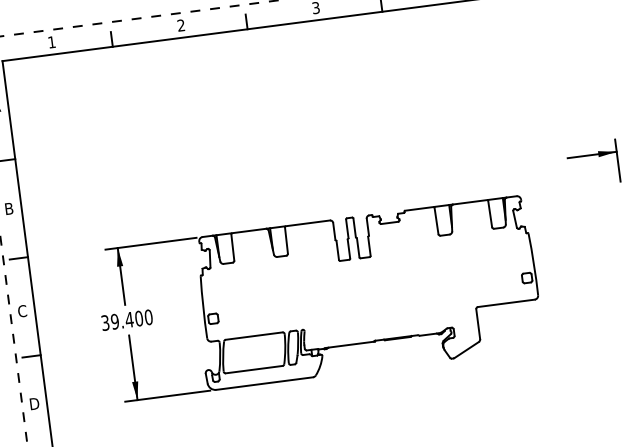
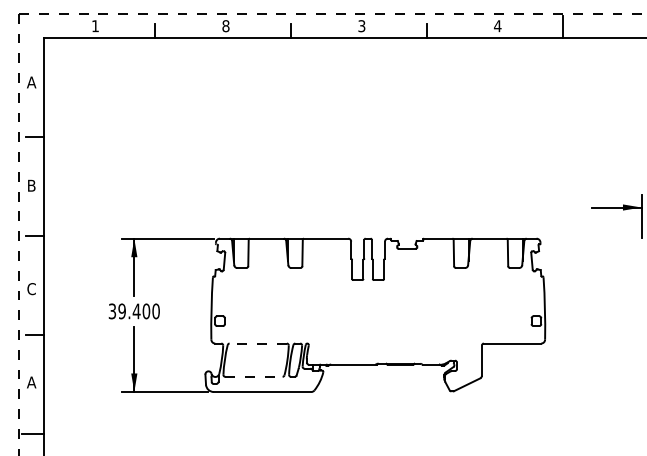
text: (180, 25) -> (225, 26), 2 -> 8
line: (254, 336) -> (258, 343), solid -> dashed
line: (253, 369) -> (253, 376), solid -> dashed
text: (34, 403) -> (31, 382), D -> A

